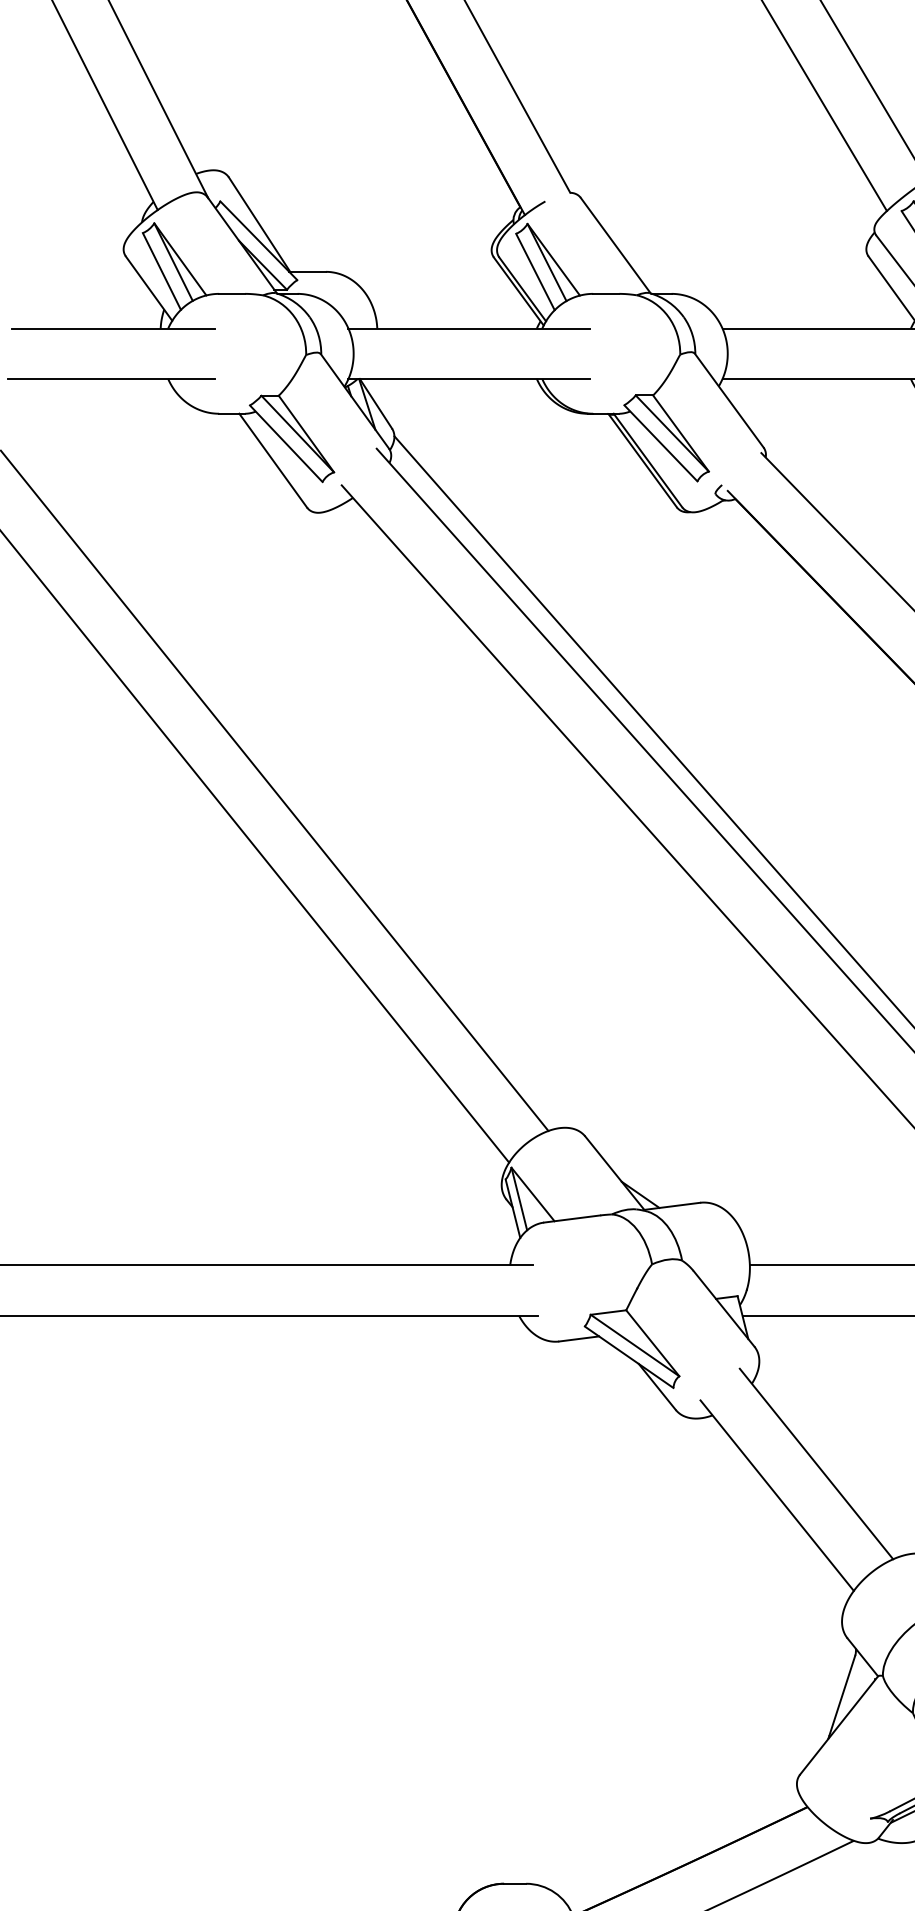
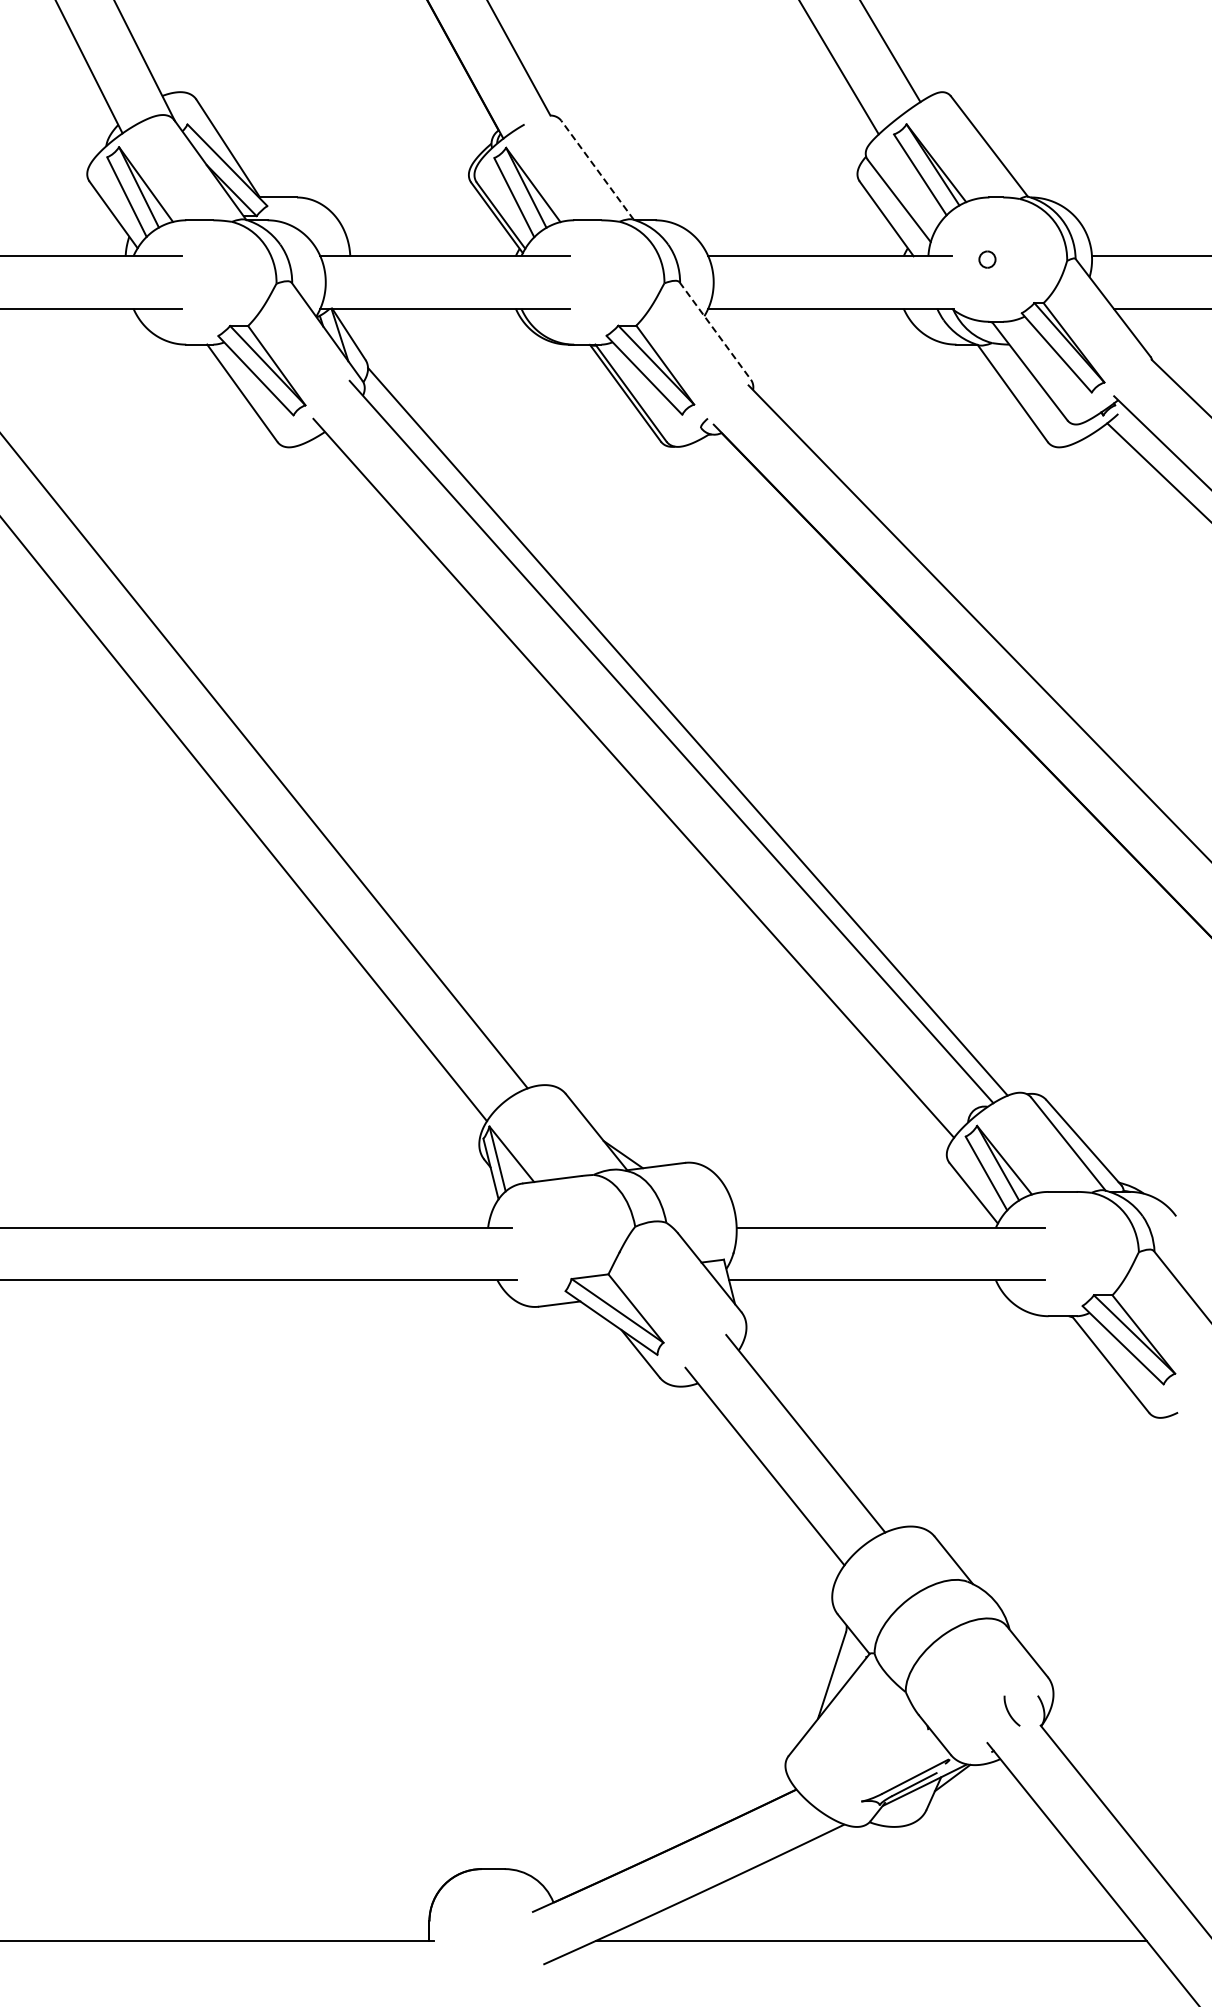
line: (615, 244) -> (597, 169), solid -> dashed
line: (729, 401) -> (715, 331), solid -> dashed

